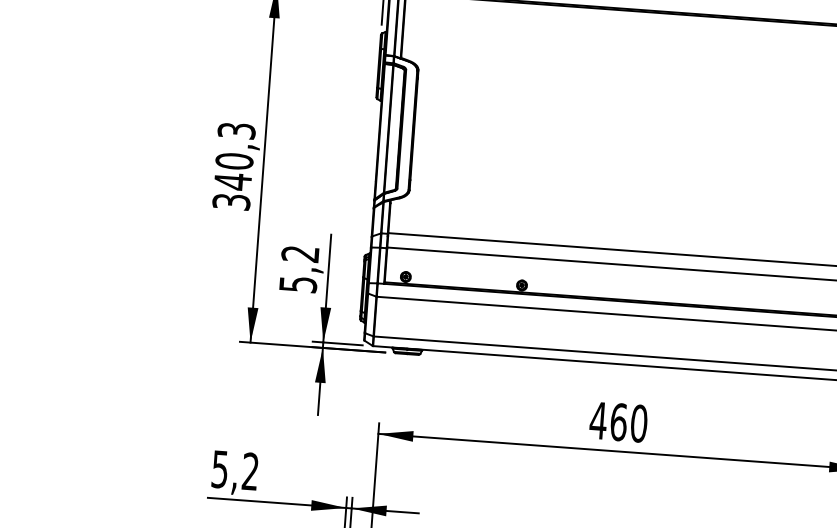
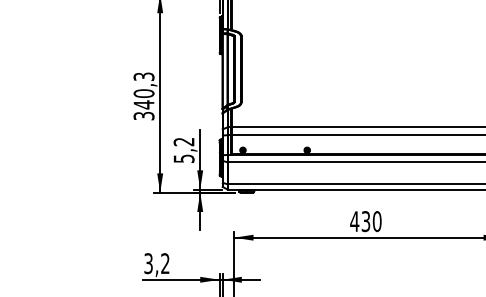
text: (617, 421) -> (365, 221), 460 -> 430
text: (219, 469) -> (148, 263), 5,2 -> 3,2

